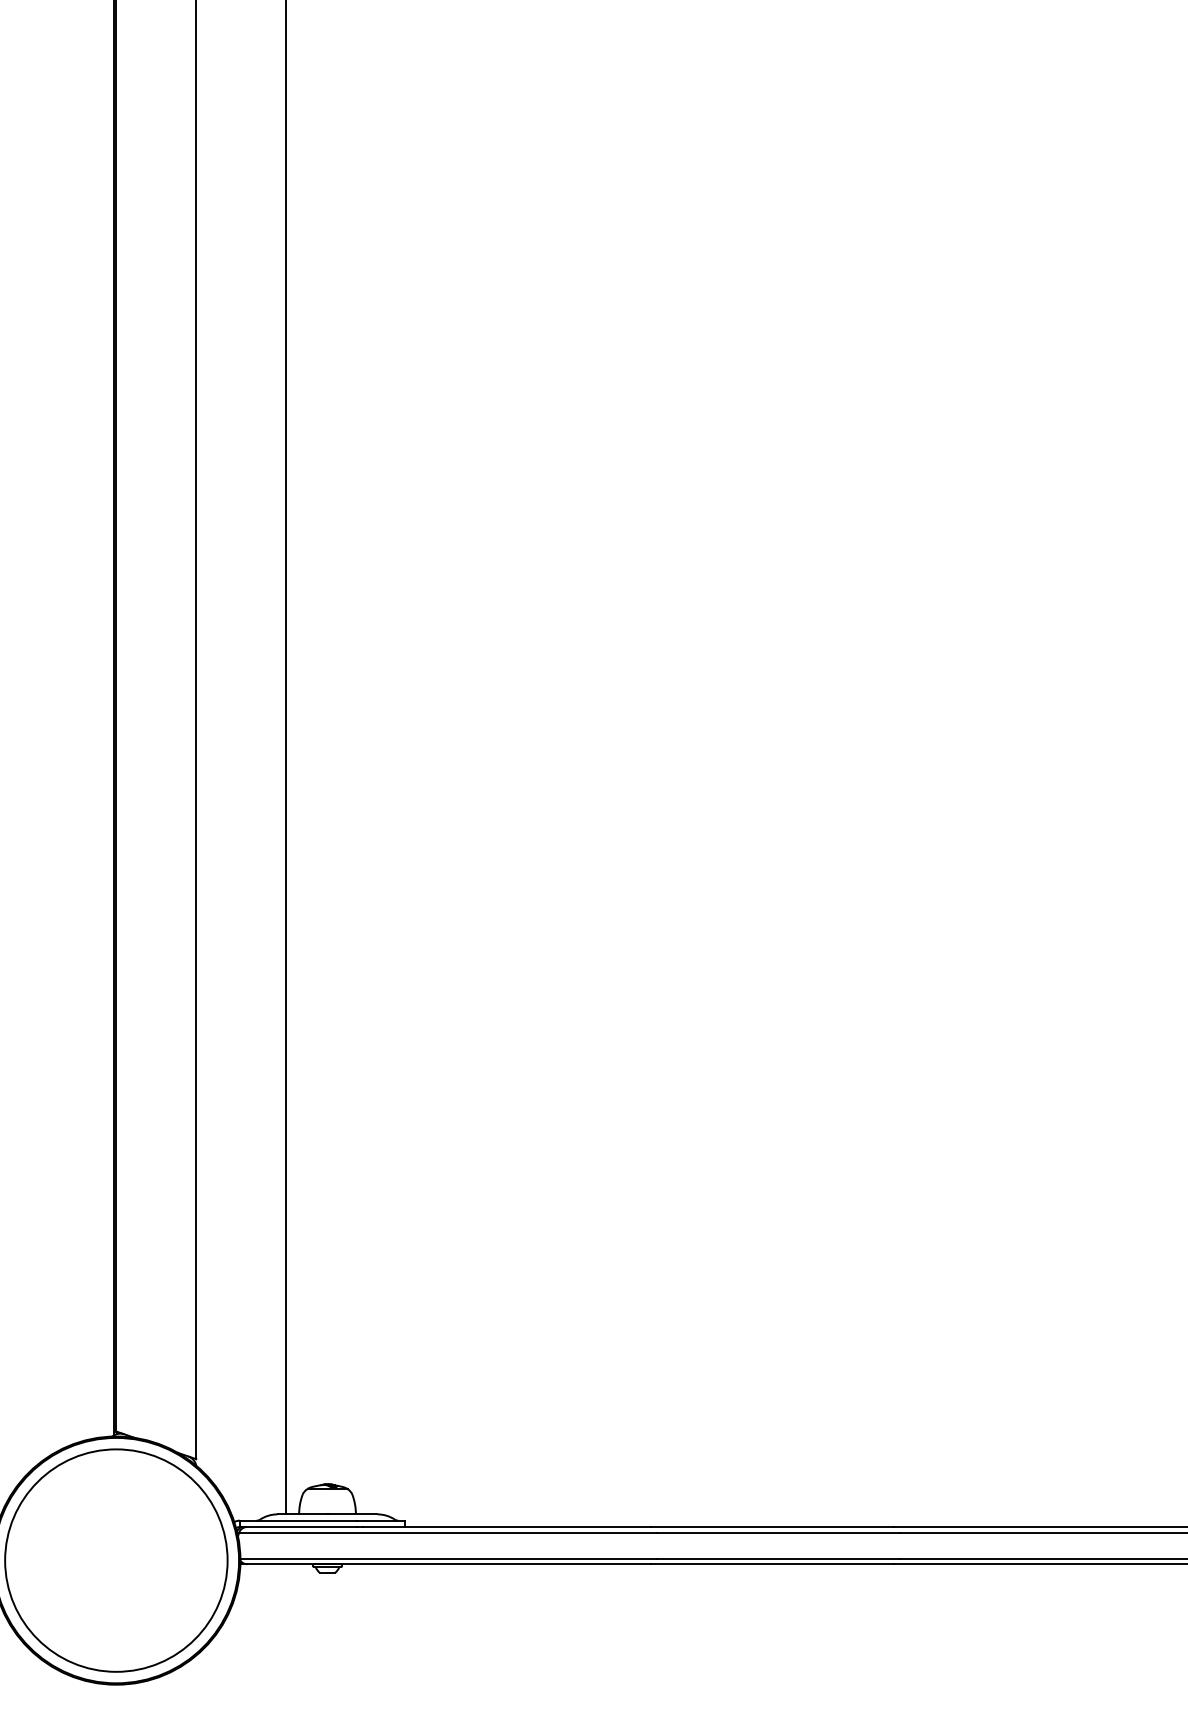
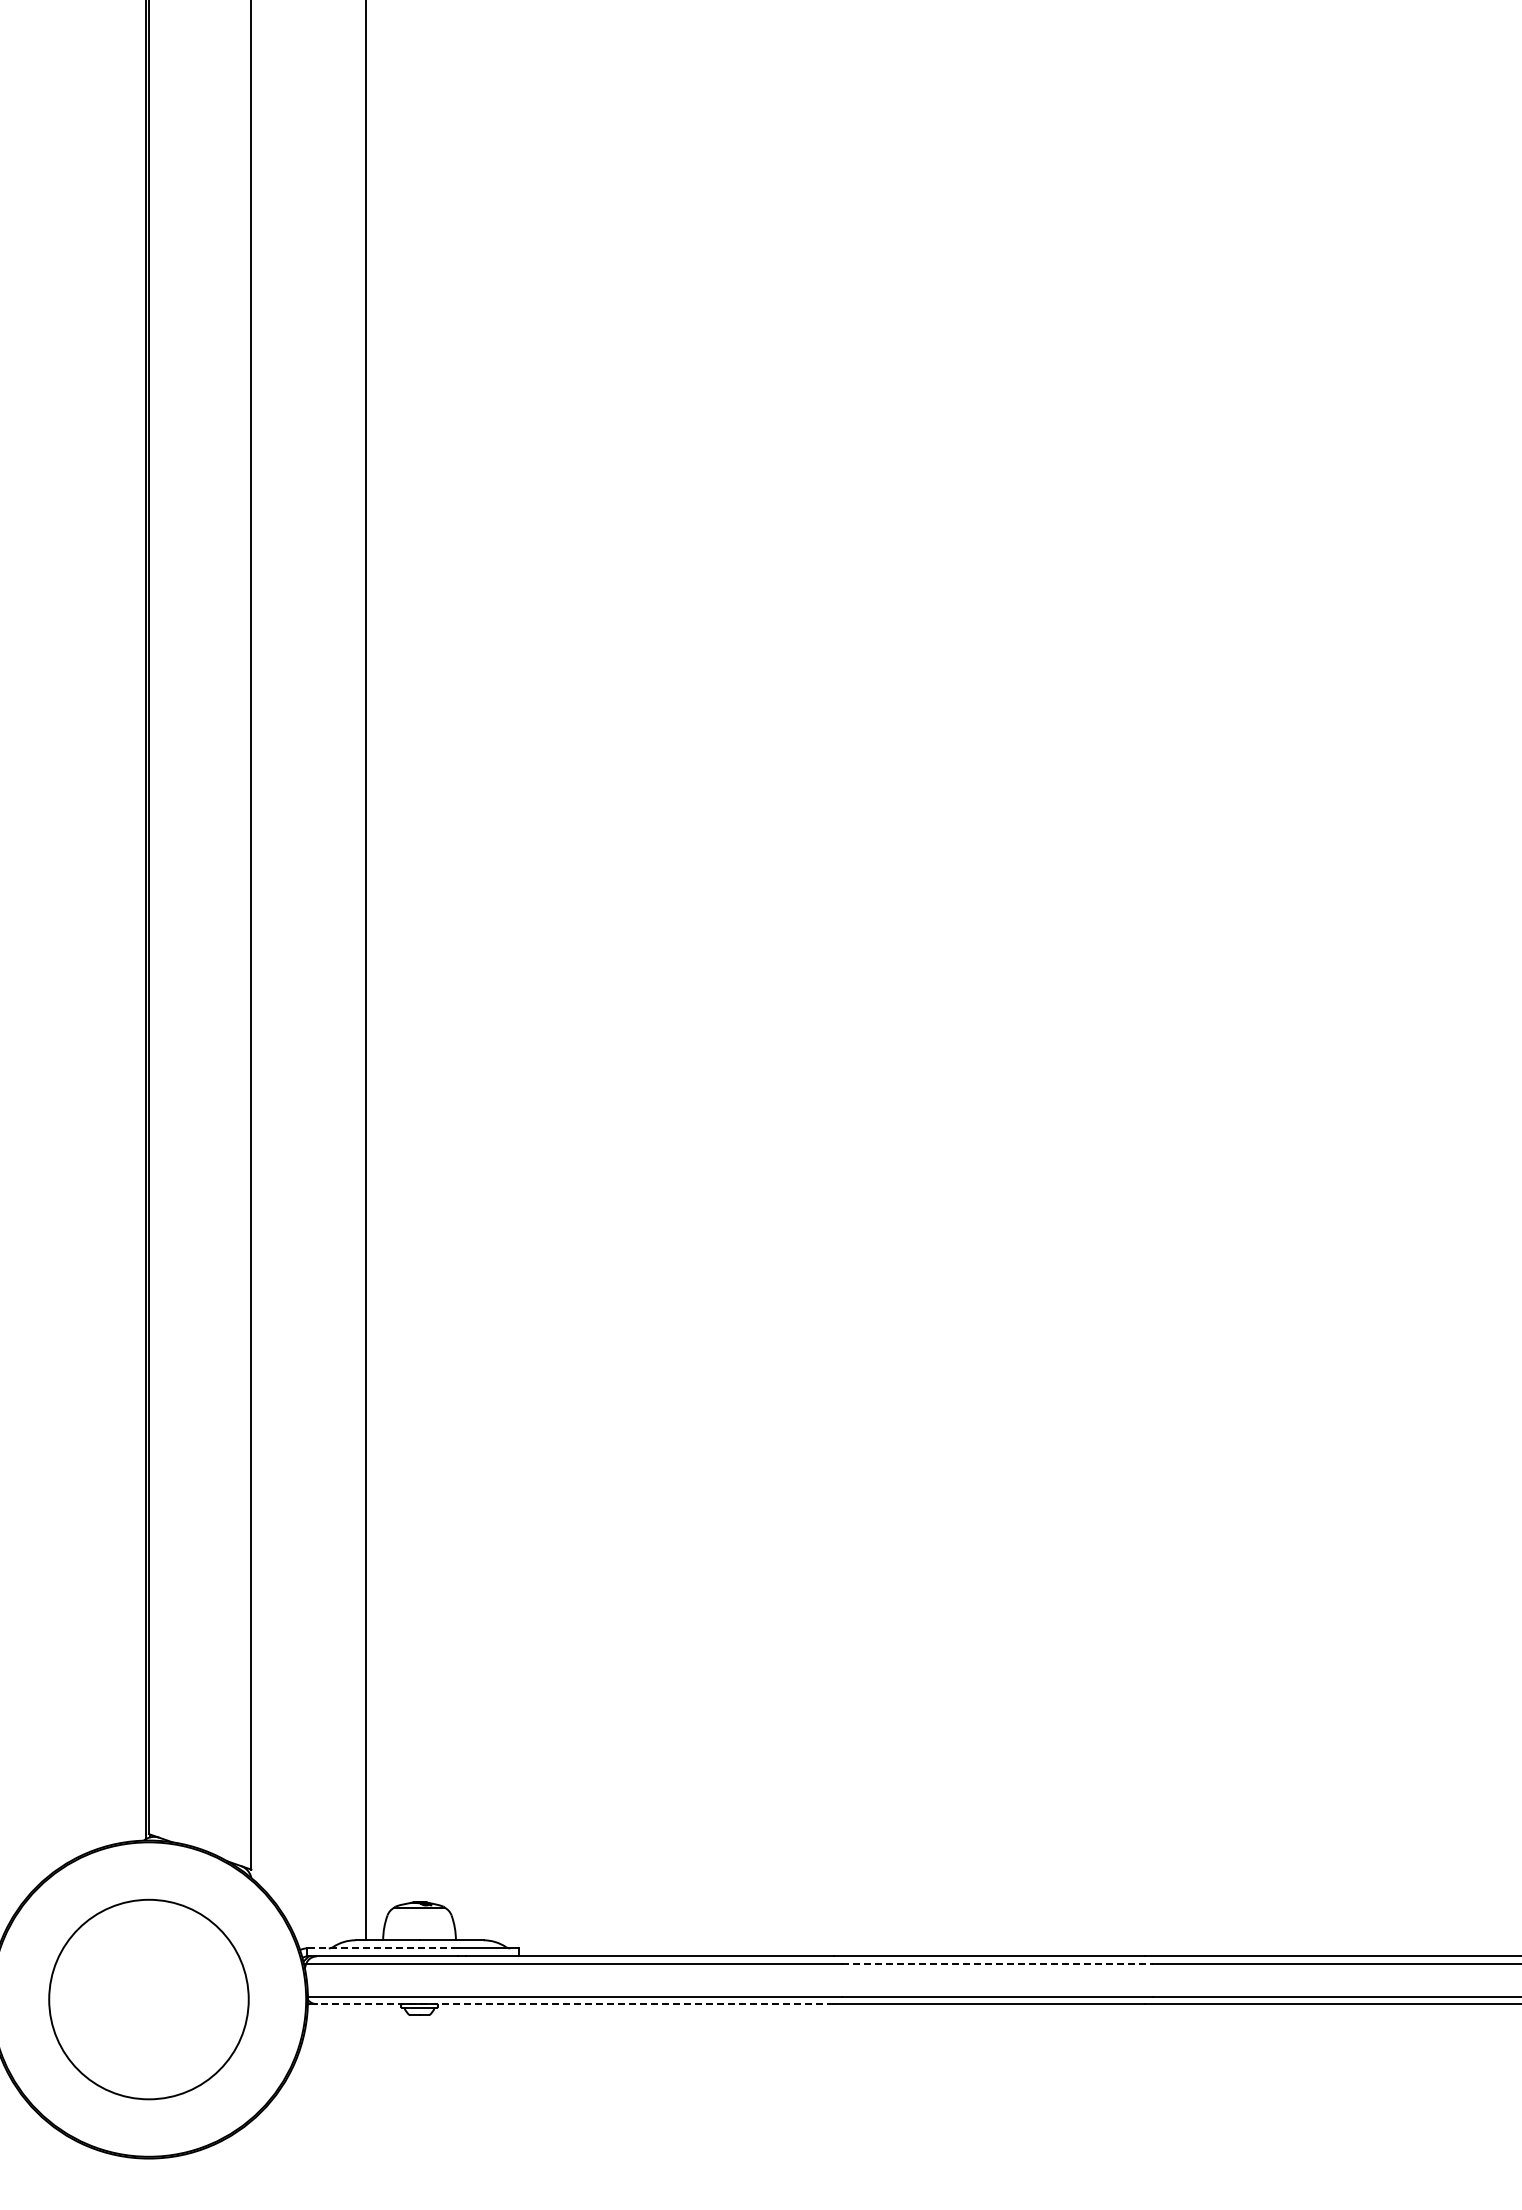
line: (298, 1520) -> (382, 1948), solid -> dashed
line: (778, 1532) -> (997, 1963), solid -> dashed
circle: (116, 1560) -> (148, 1999), size x0.7
line: (449, 1564) -> (575, 2004), solid -> dashed

